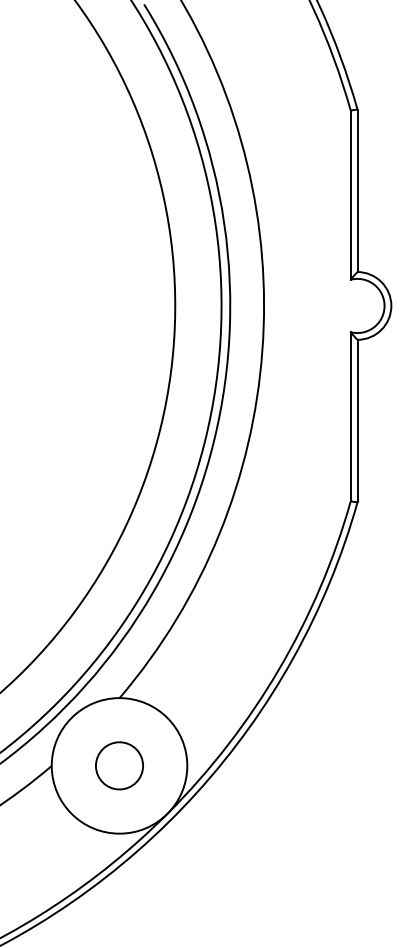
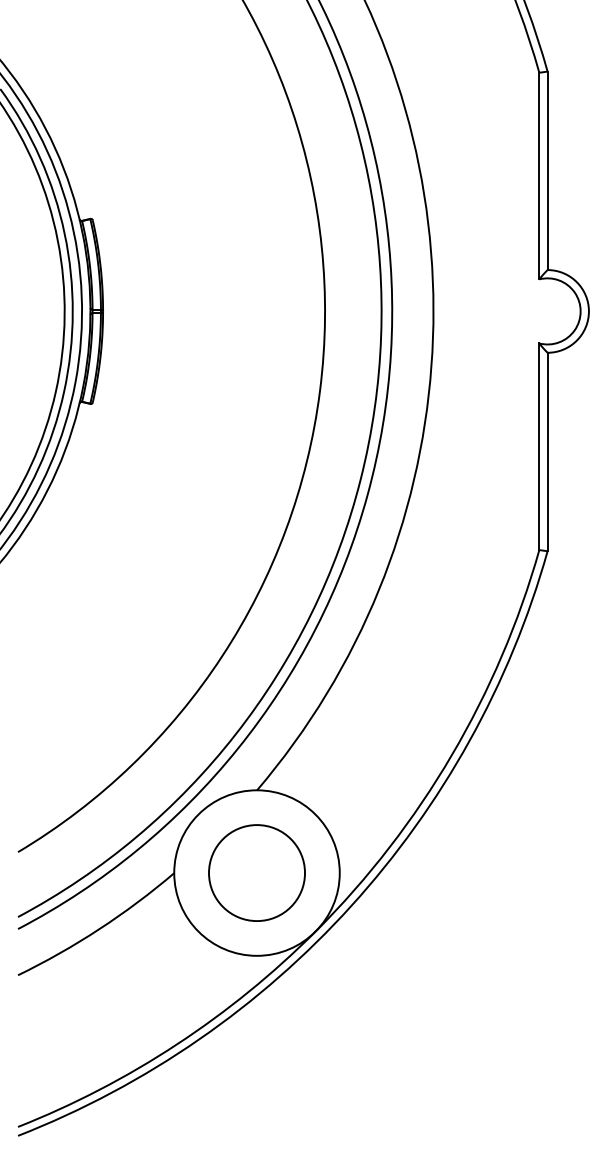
circle: (119, 765) -> (256, 872), size x1.67

